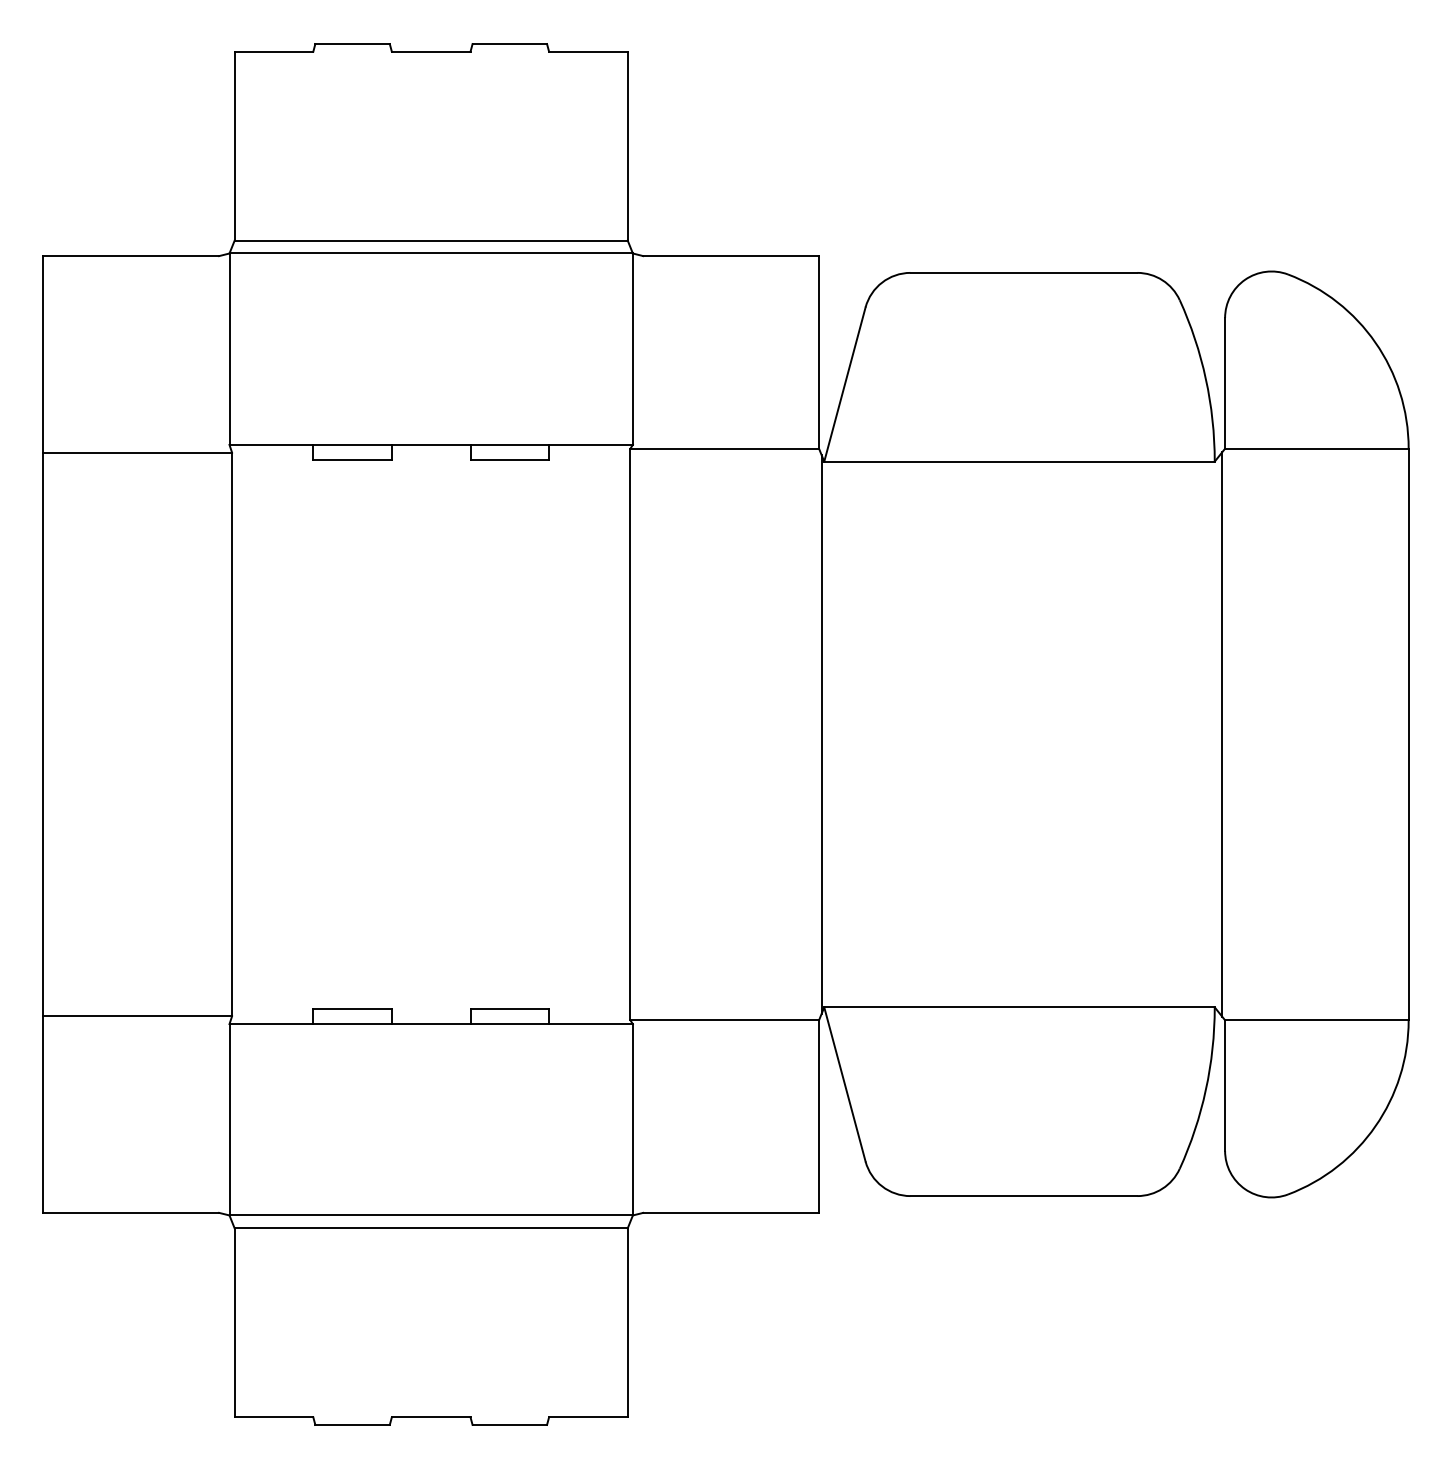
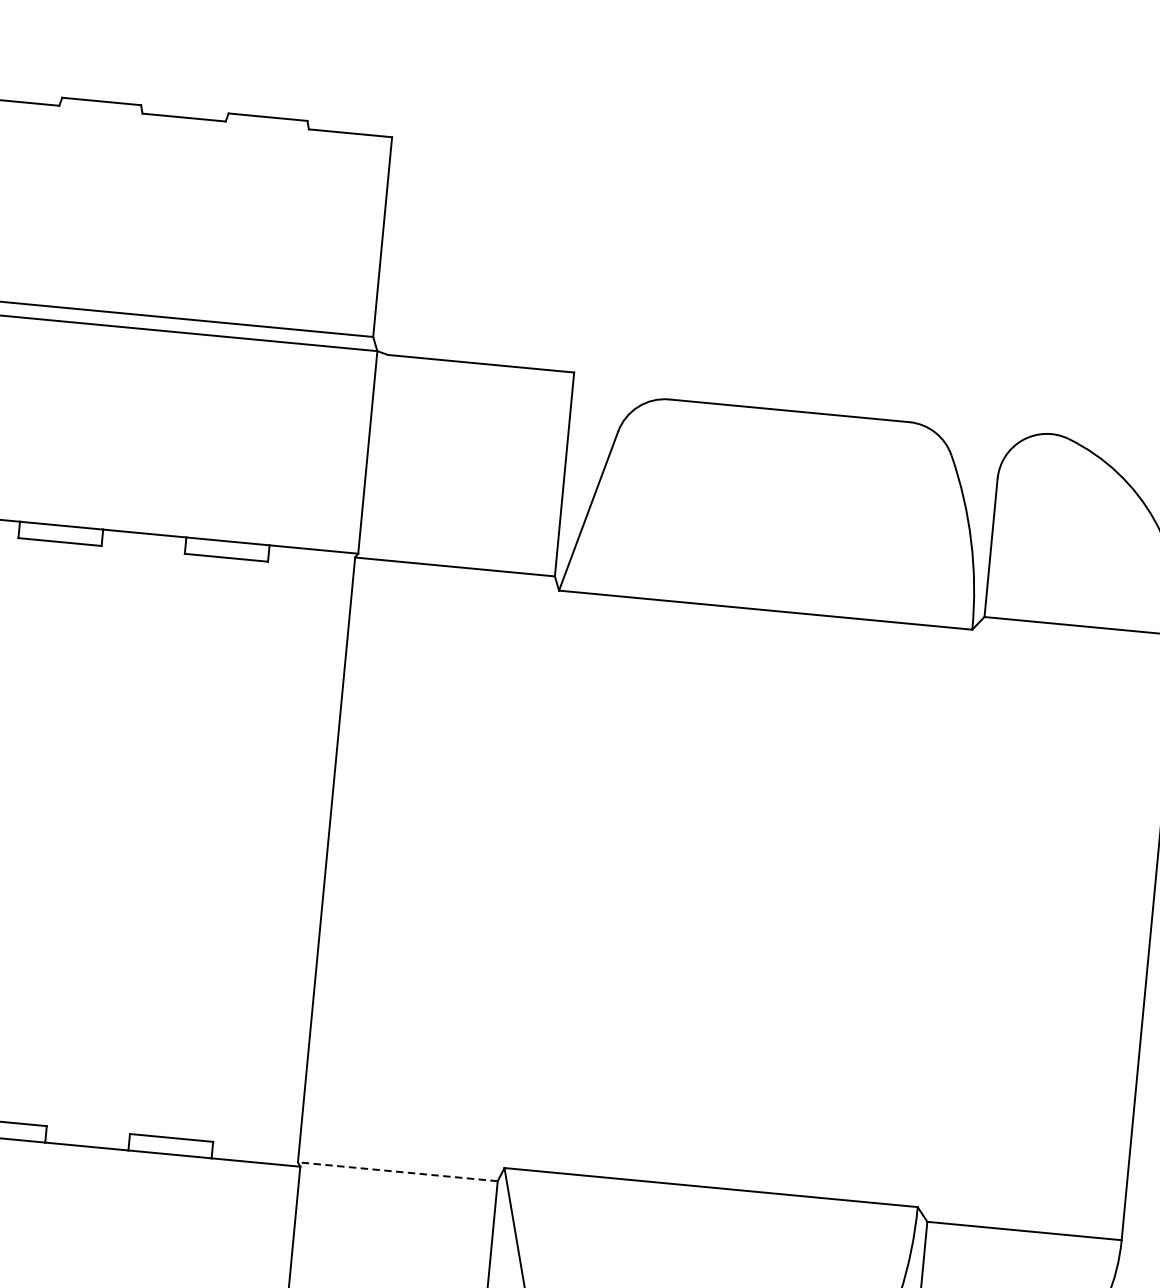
line: (821, 734) -> (528, 879), removed
line: (1222, 734) -> (953, 919), removed
line: (724, 1020) -> (397, 1172), solid -> dashed

